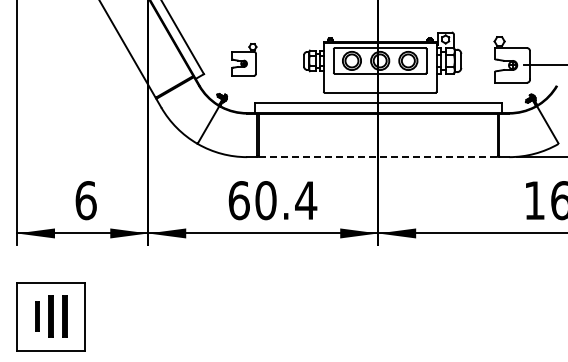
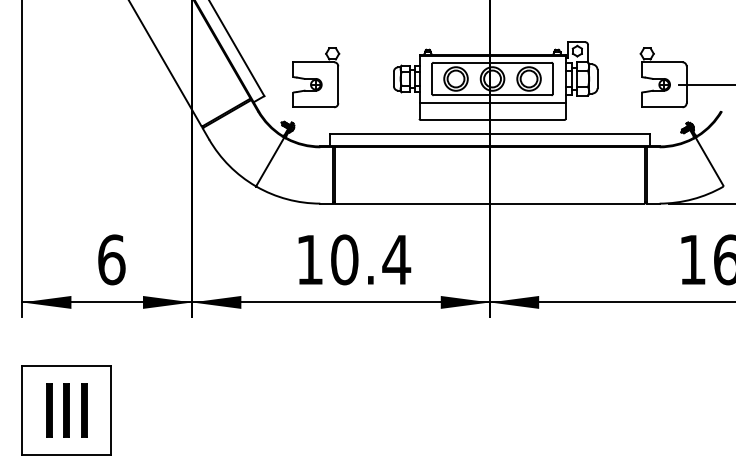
part: (243, 59) -> (315, 77), size x1.43
line: (379, 79) -> (491, 103), added
line: (378, 157) -> (490, 204), dashed -> solid
text: (238, 200) -> (309, 259), 60.4 -> 10.4
part: (37, 316) -> (48, 409), size x1.43

